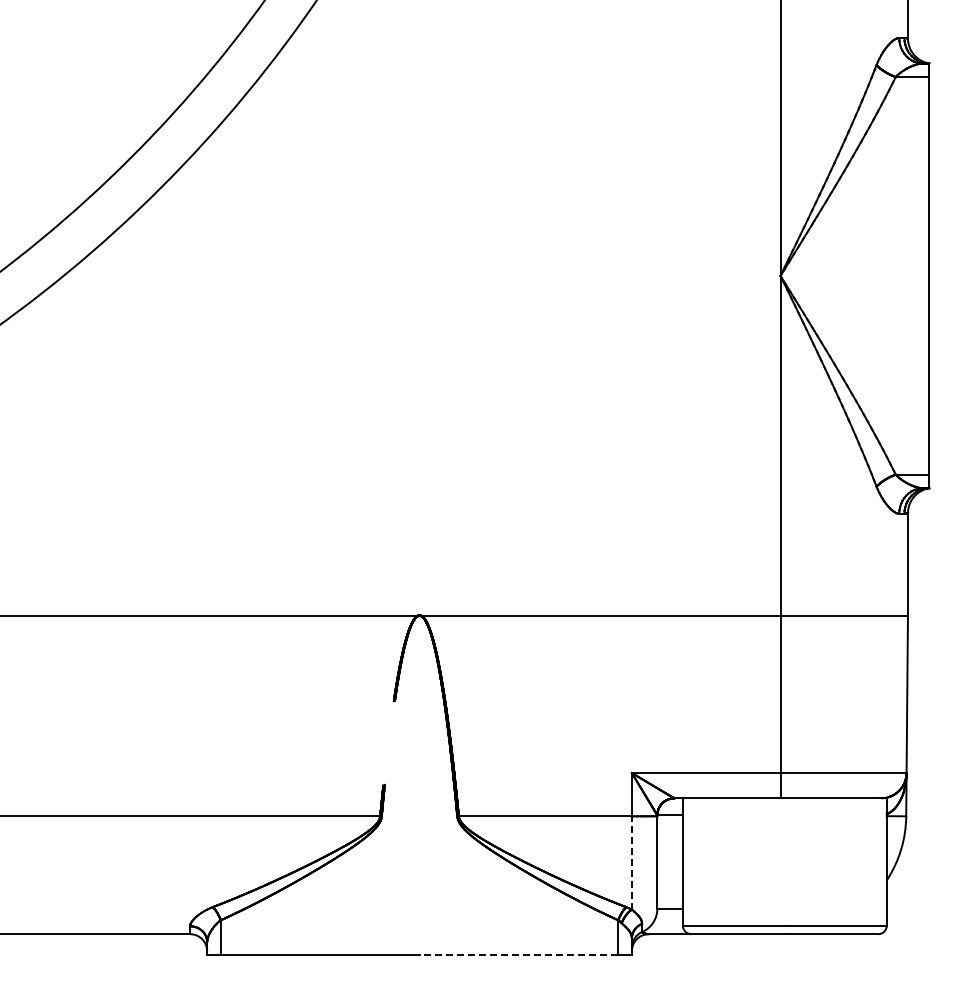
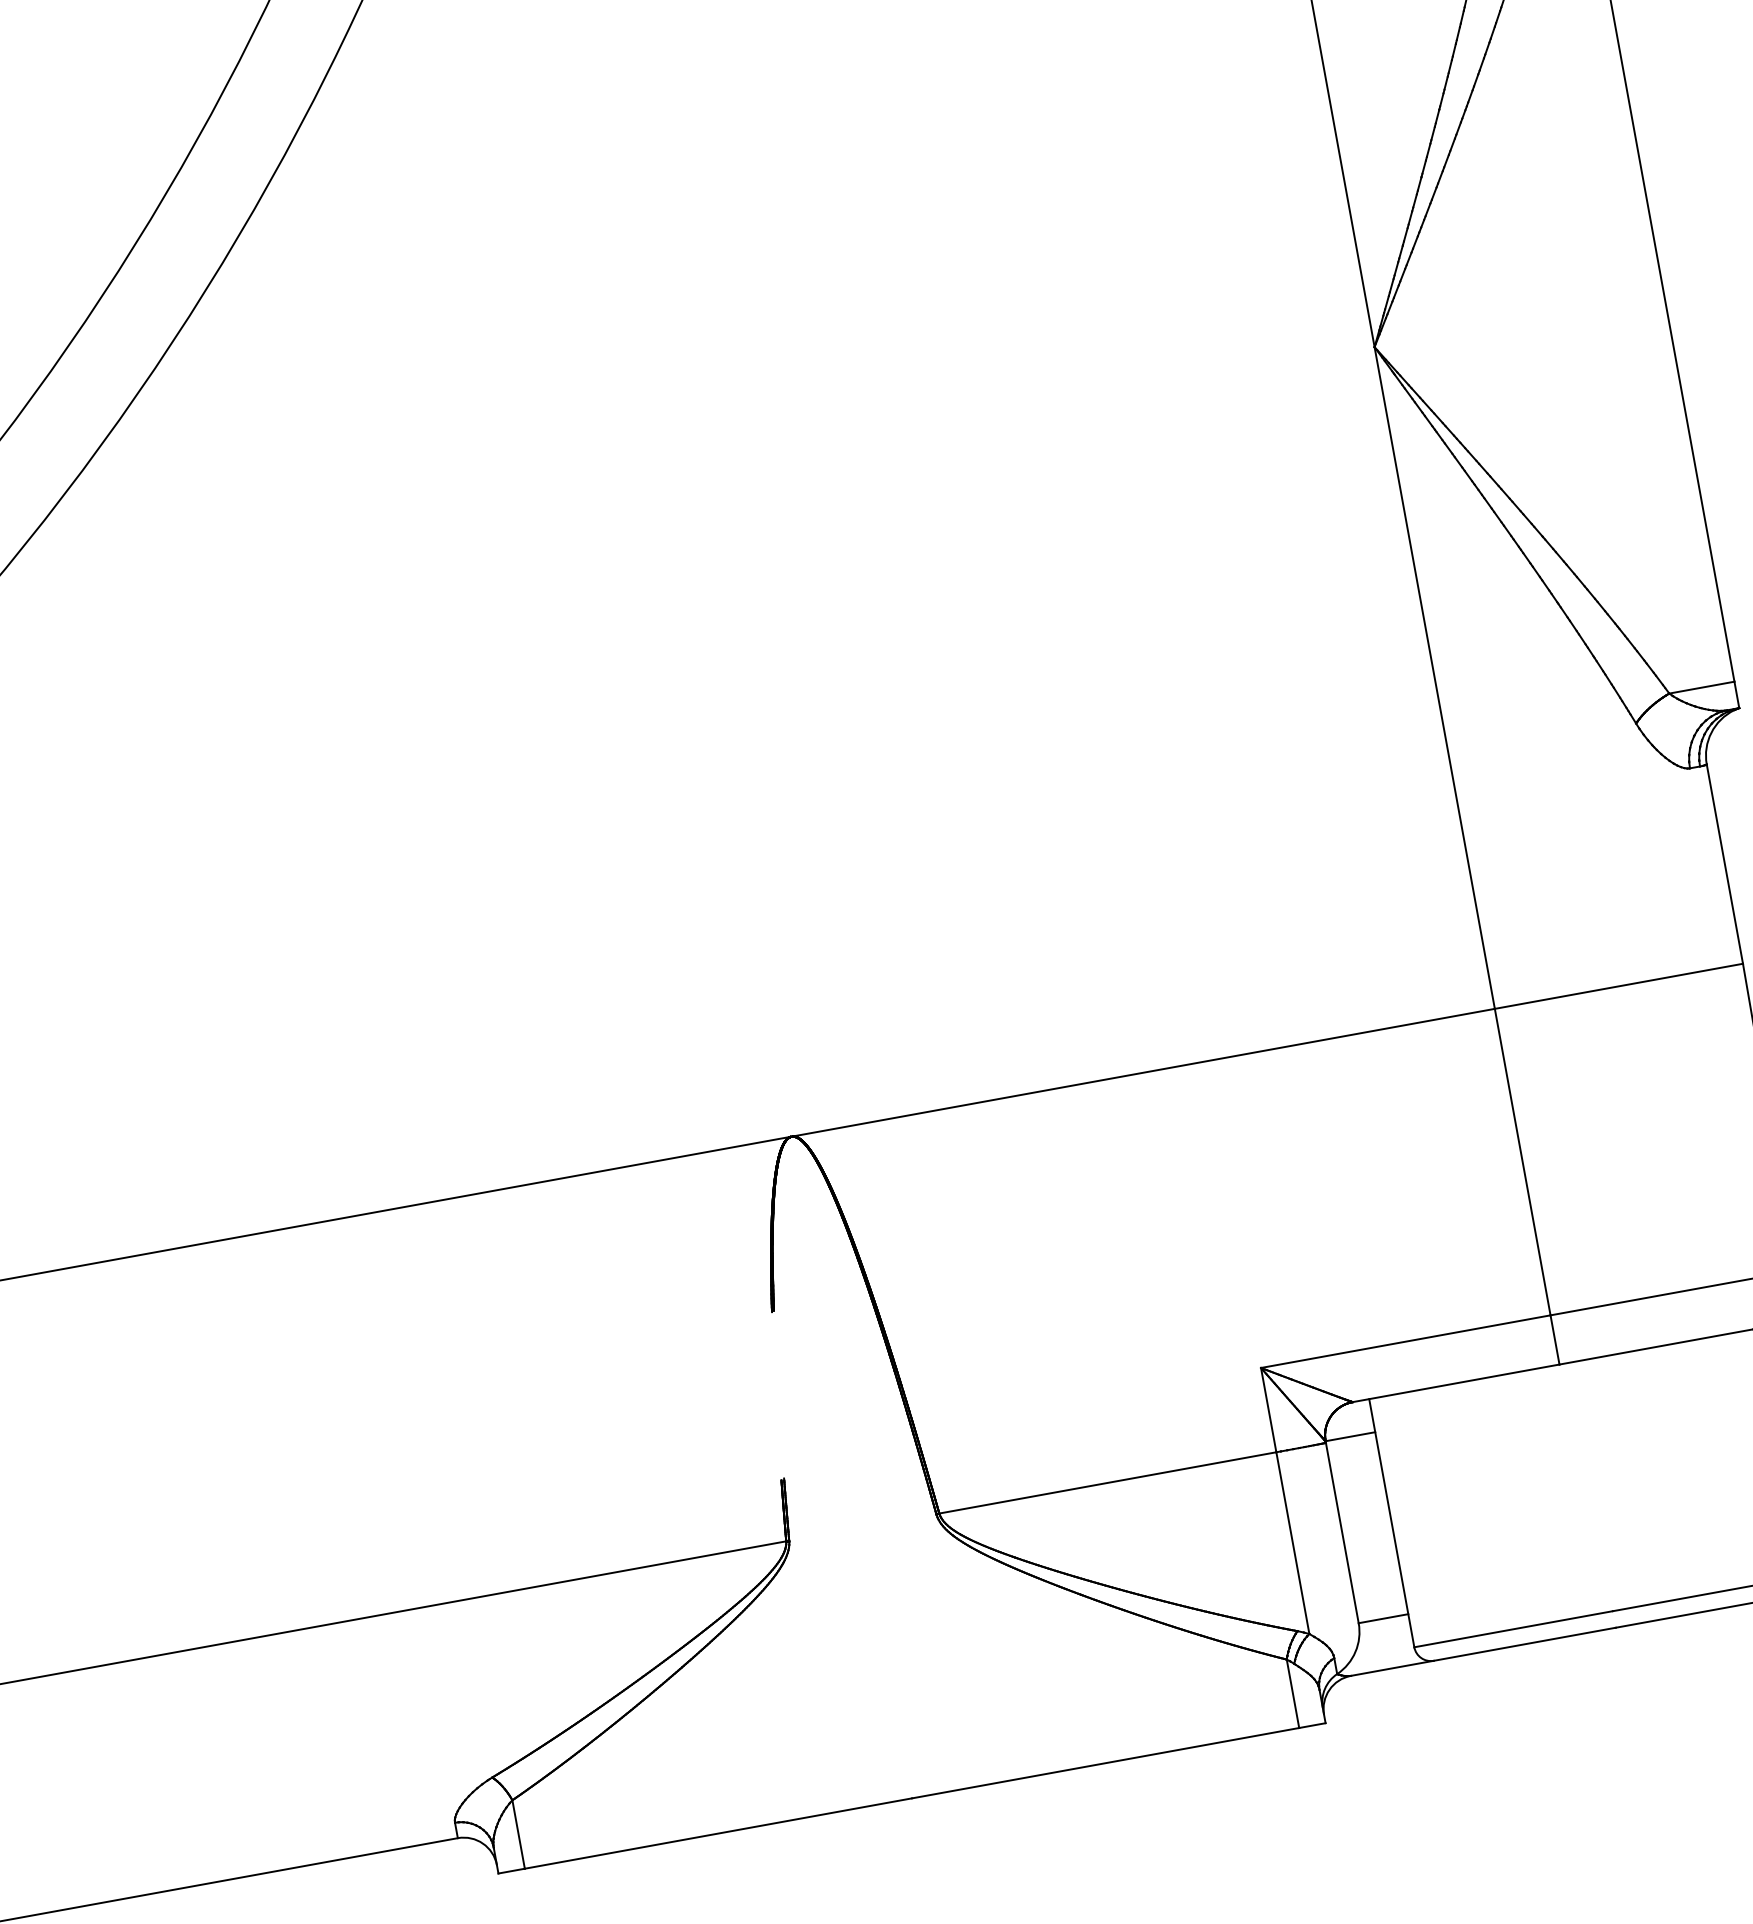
line: (631, 862) -> (1291, 1542), dashed -> solid
line: (518, 955) -> (1104, 1763), dashed -> solid

